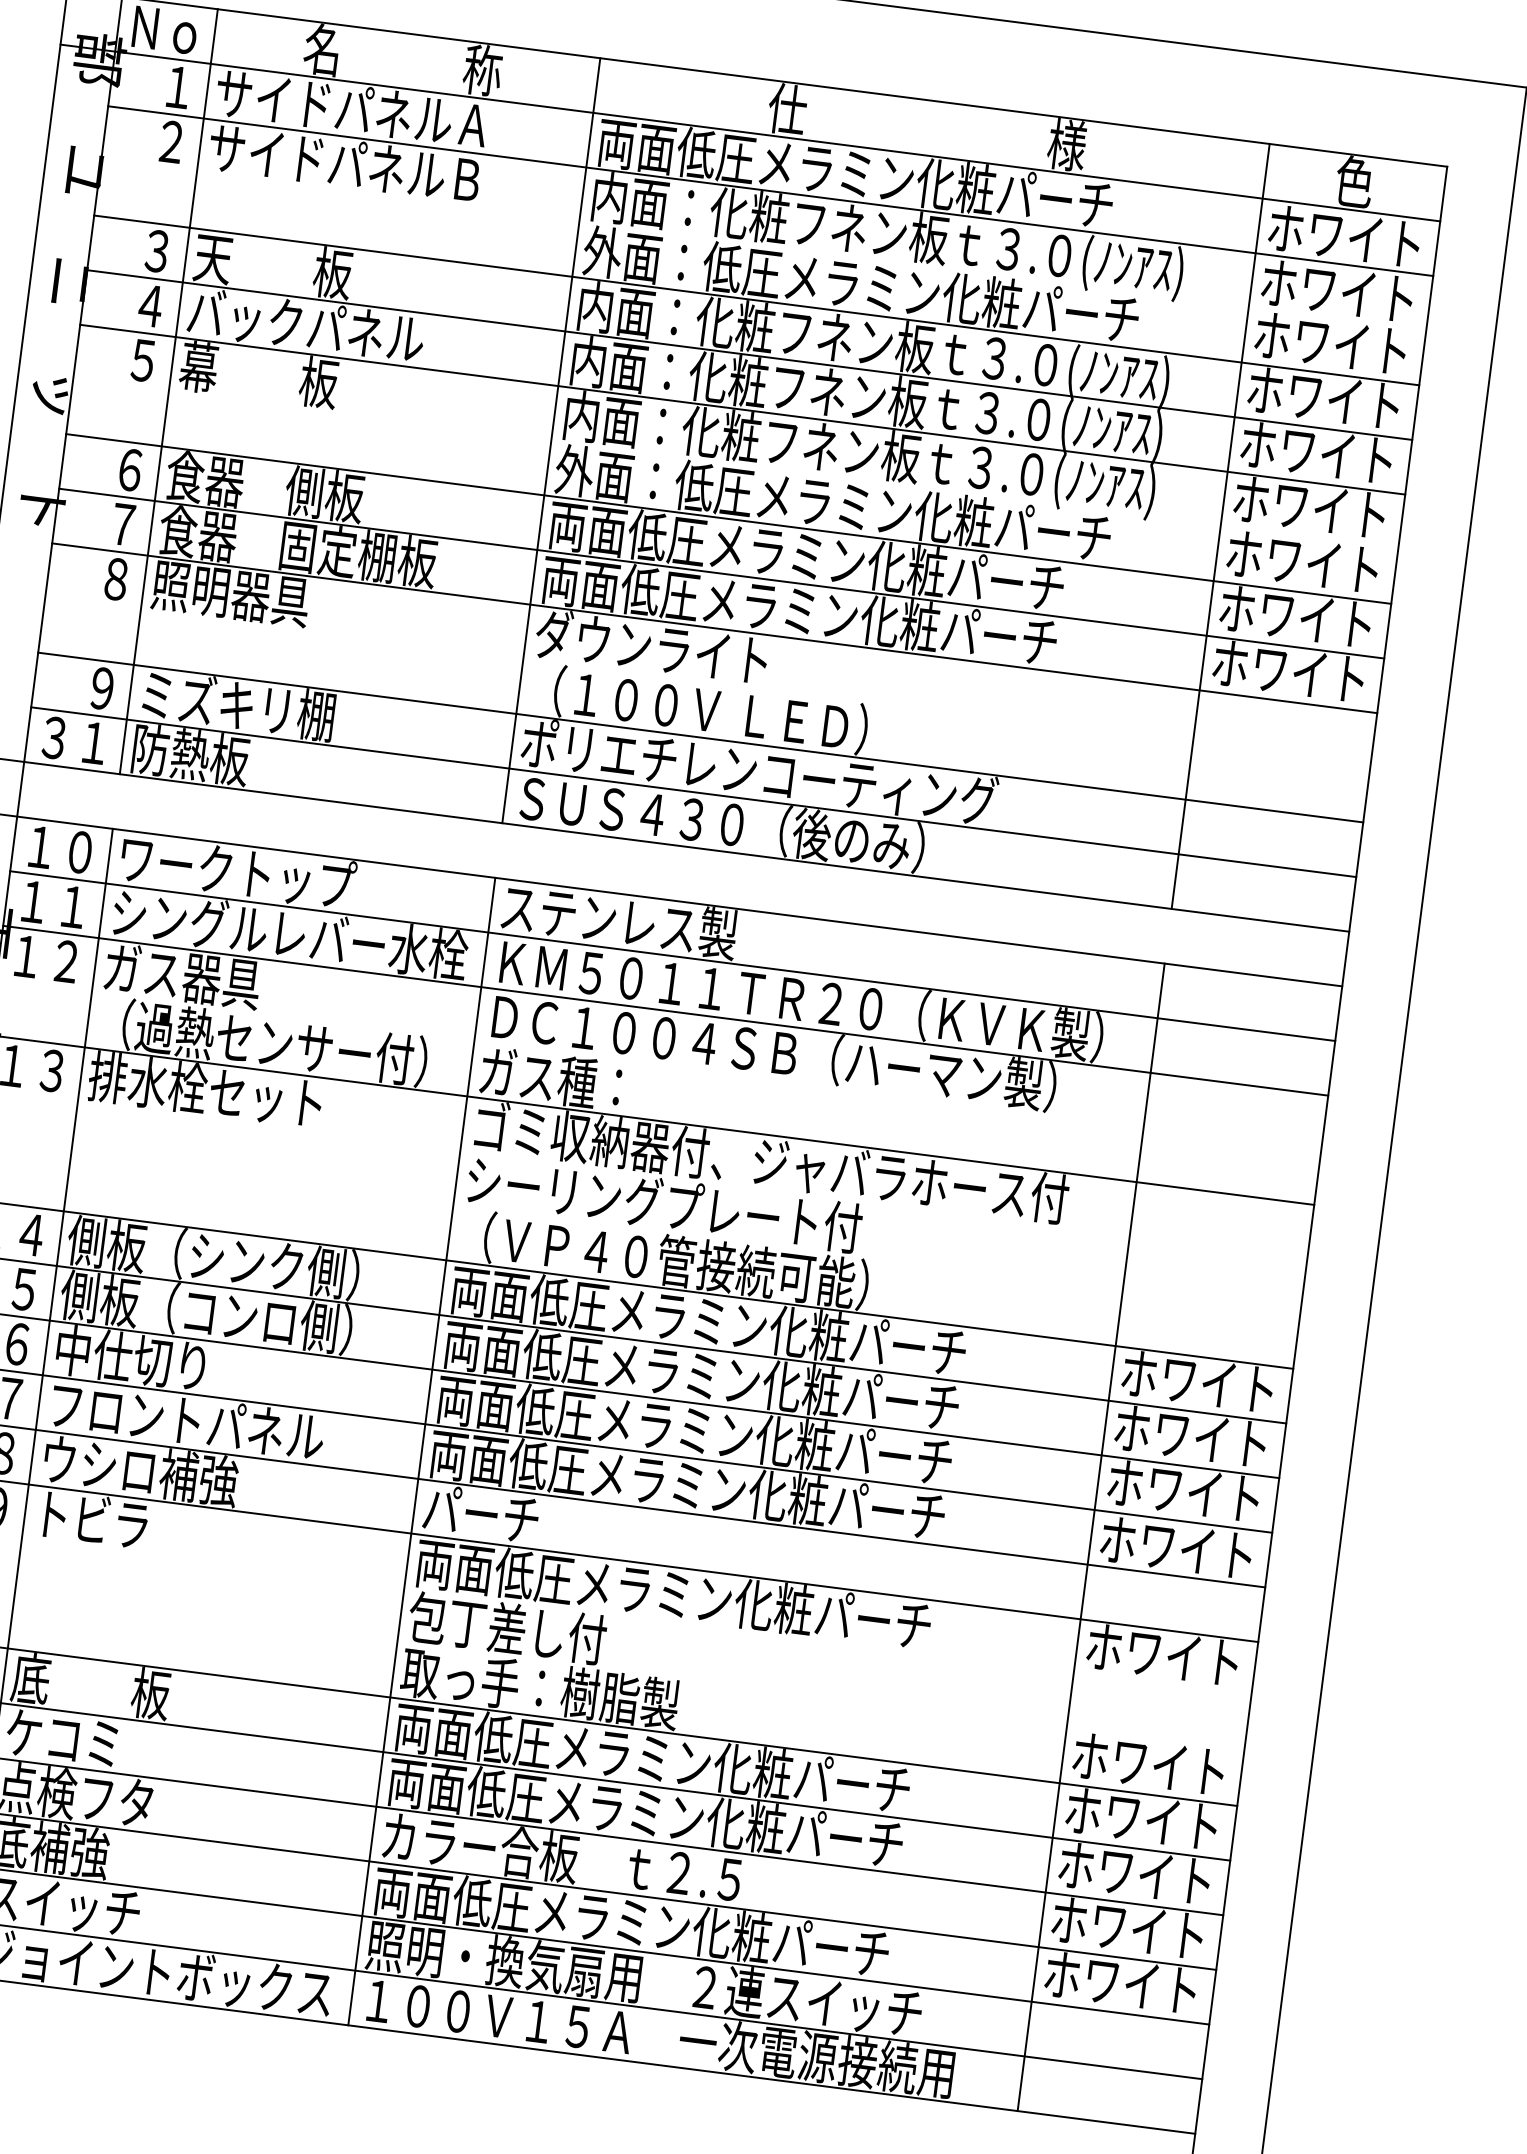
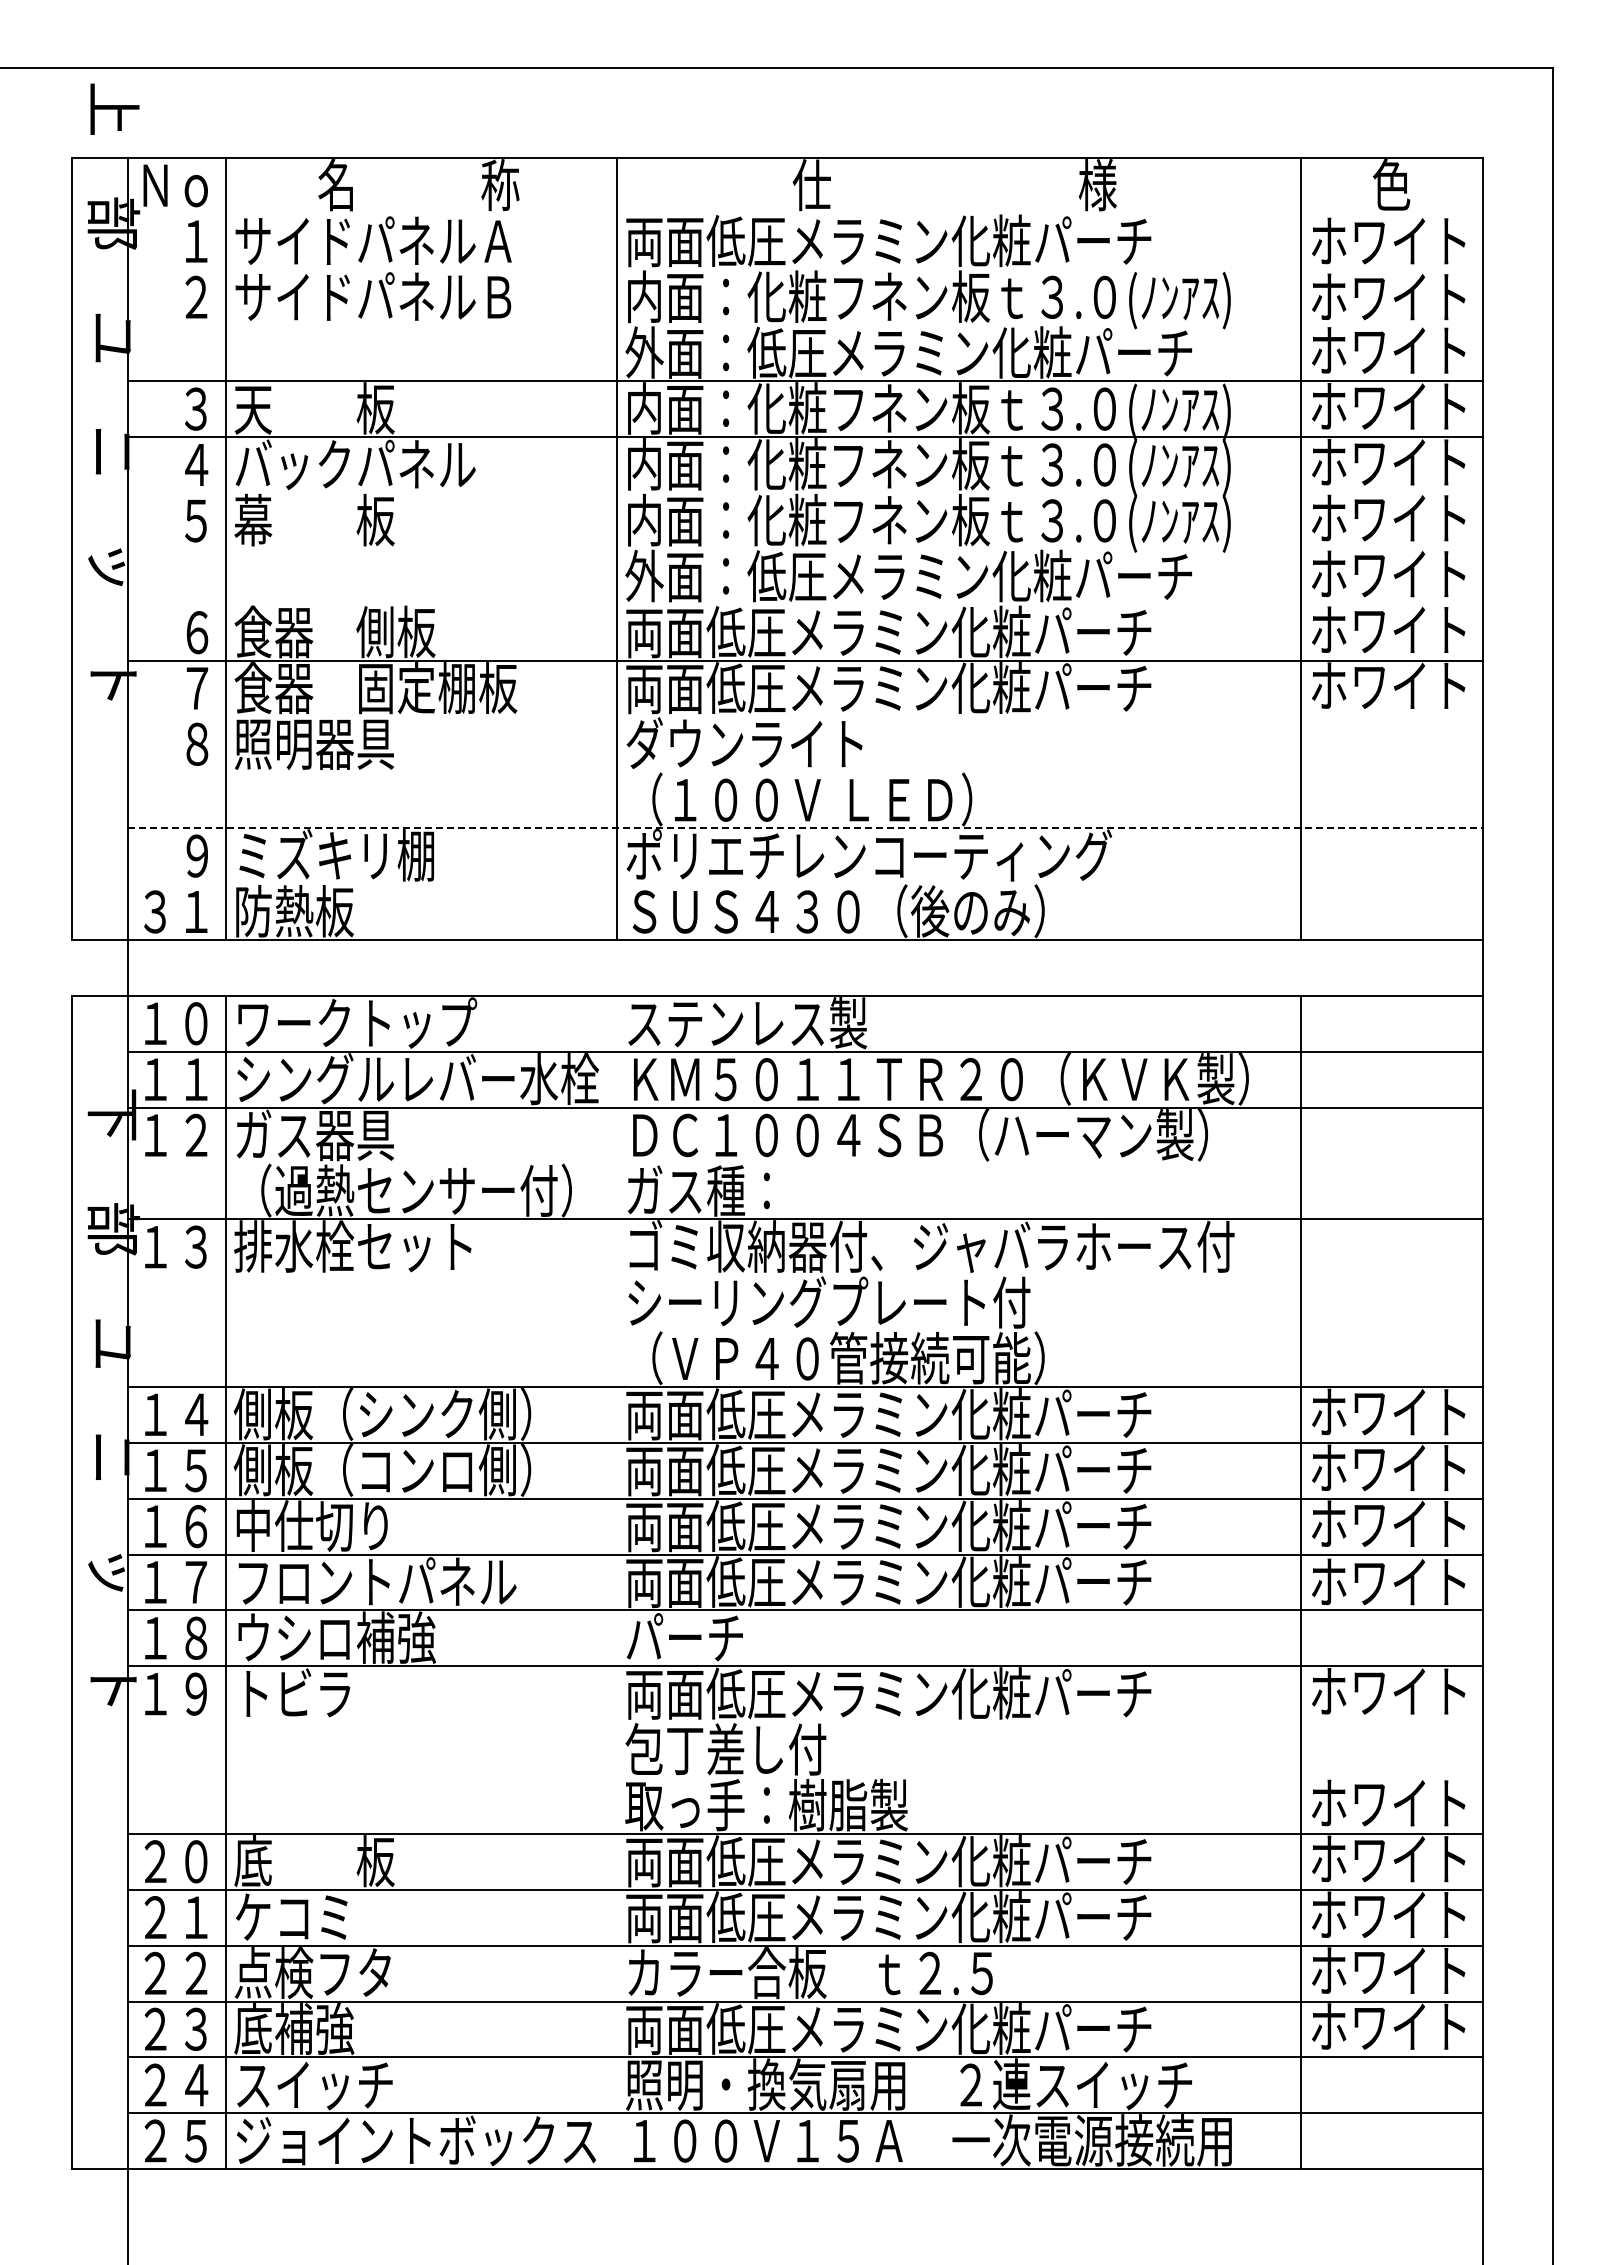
line: (750, 132) -> (777, 213), removed
line: (770, 191) -> (805, 269), removed
line: (742, 410) -> (805, 493), removed
line: (728, 518) -> (805, 604), removed
line: (714, 628) -> (805, 716), removed
line: (701, 737) -> (806, 828), solid -> dashed
line: (693, 792) -> (805, 884), removed
line: (422, 1451) -> (617, 1582), removed

